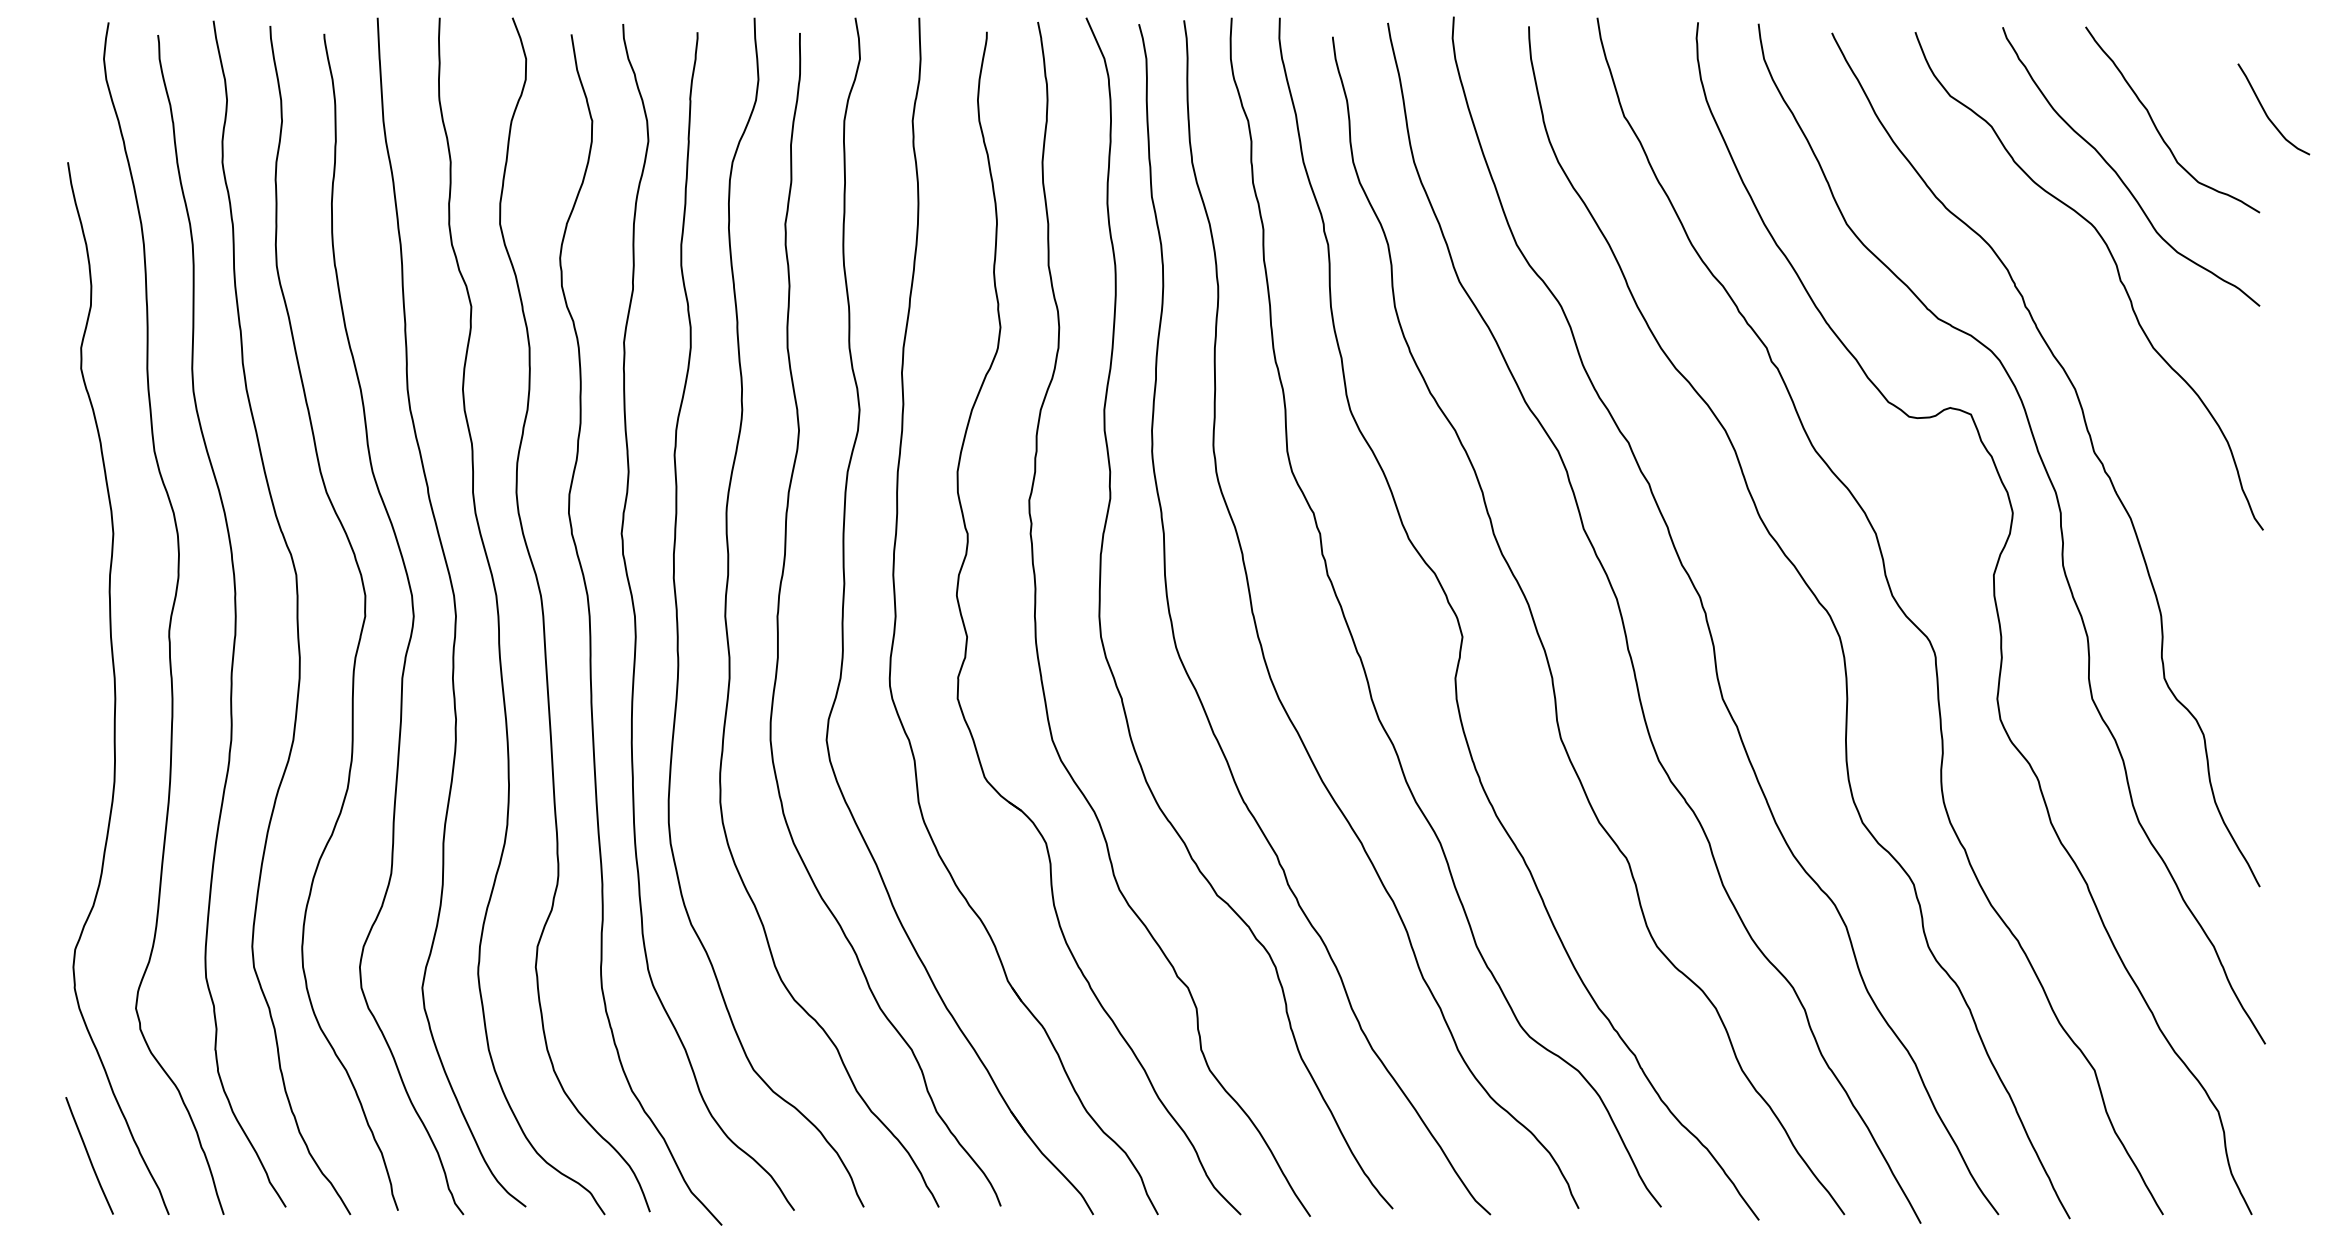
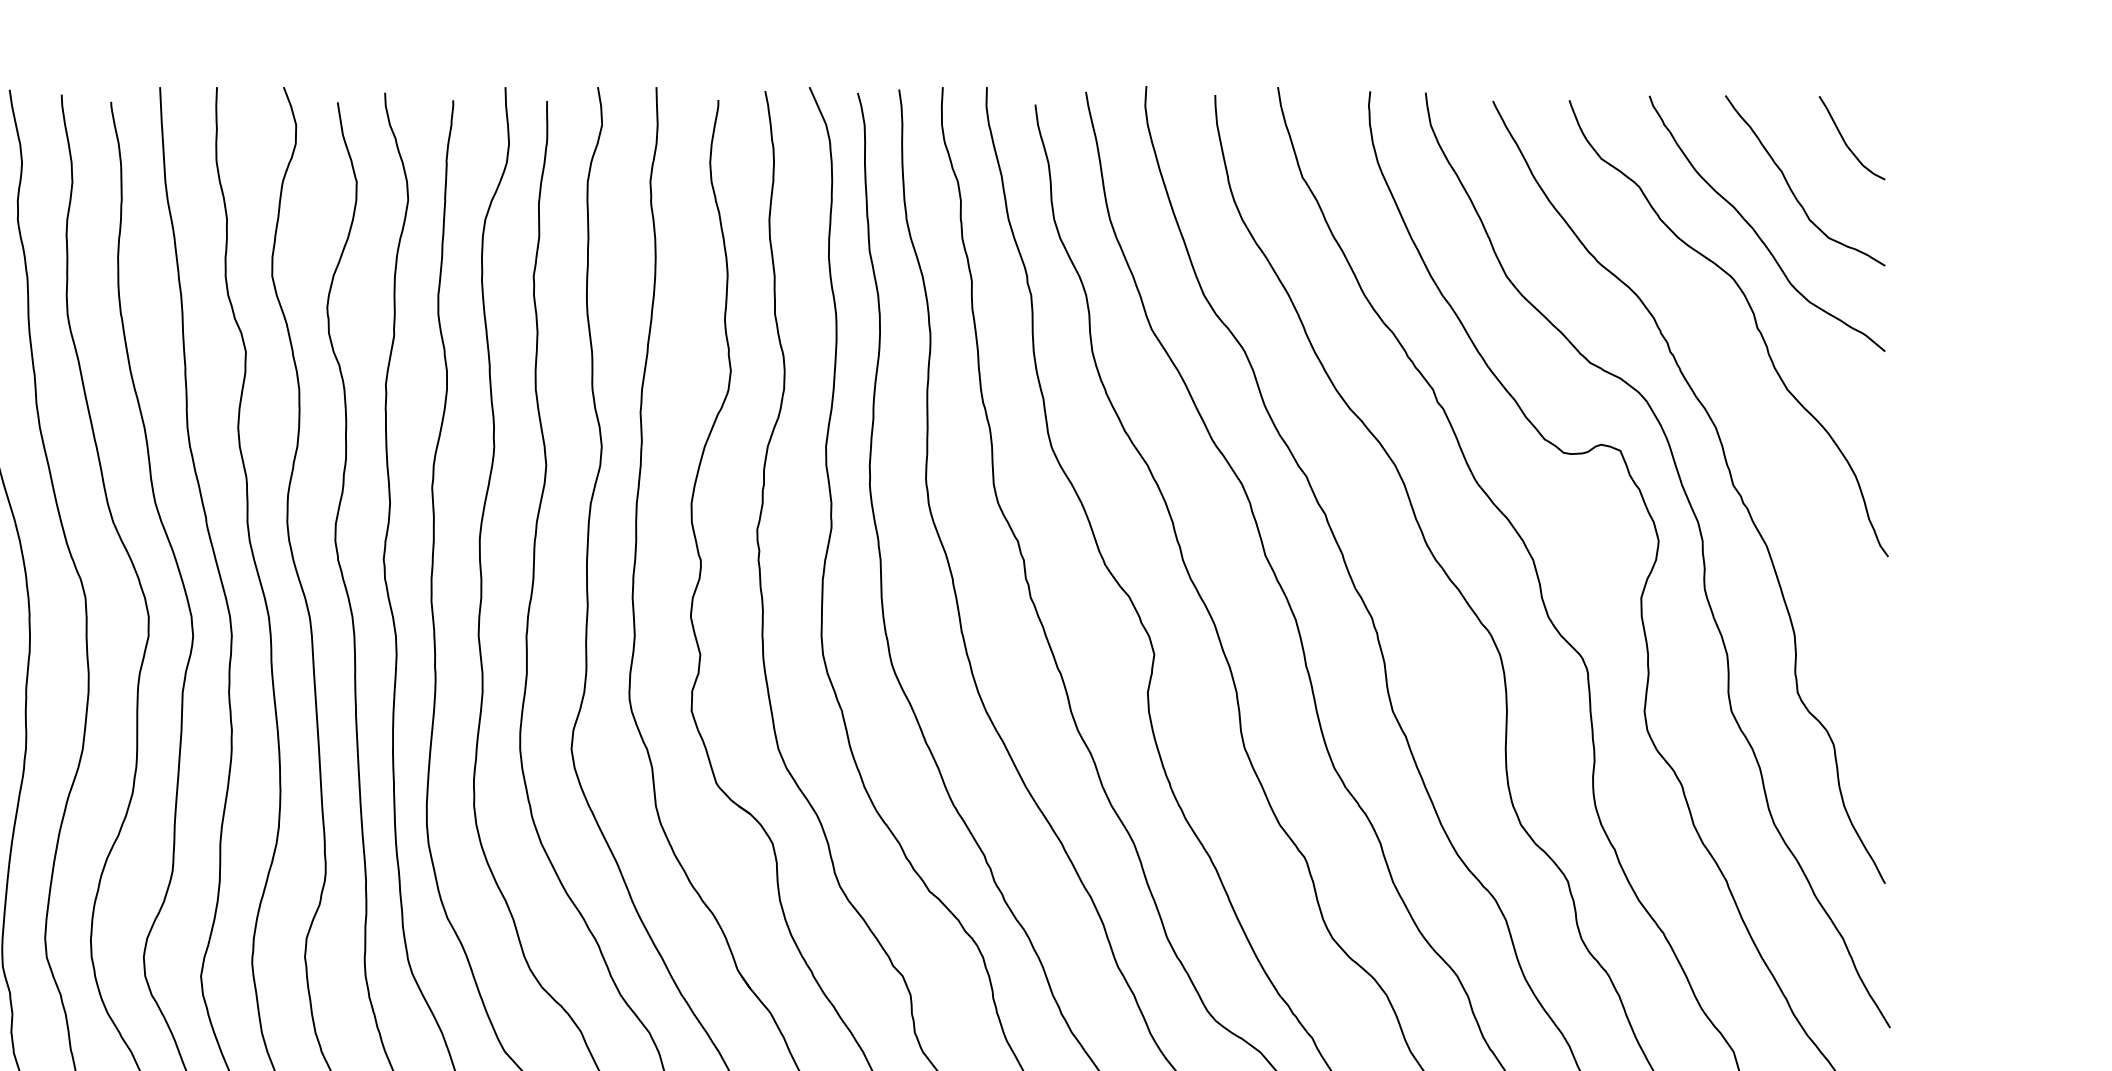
curve: (2266, 112) -> (1845, 140), moved

